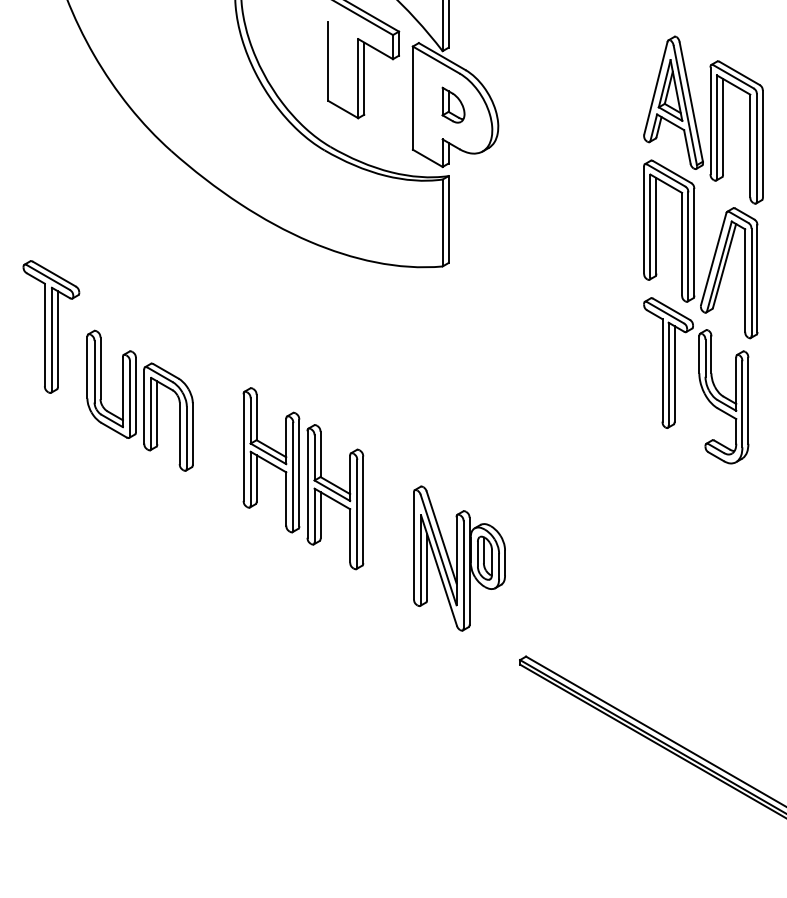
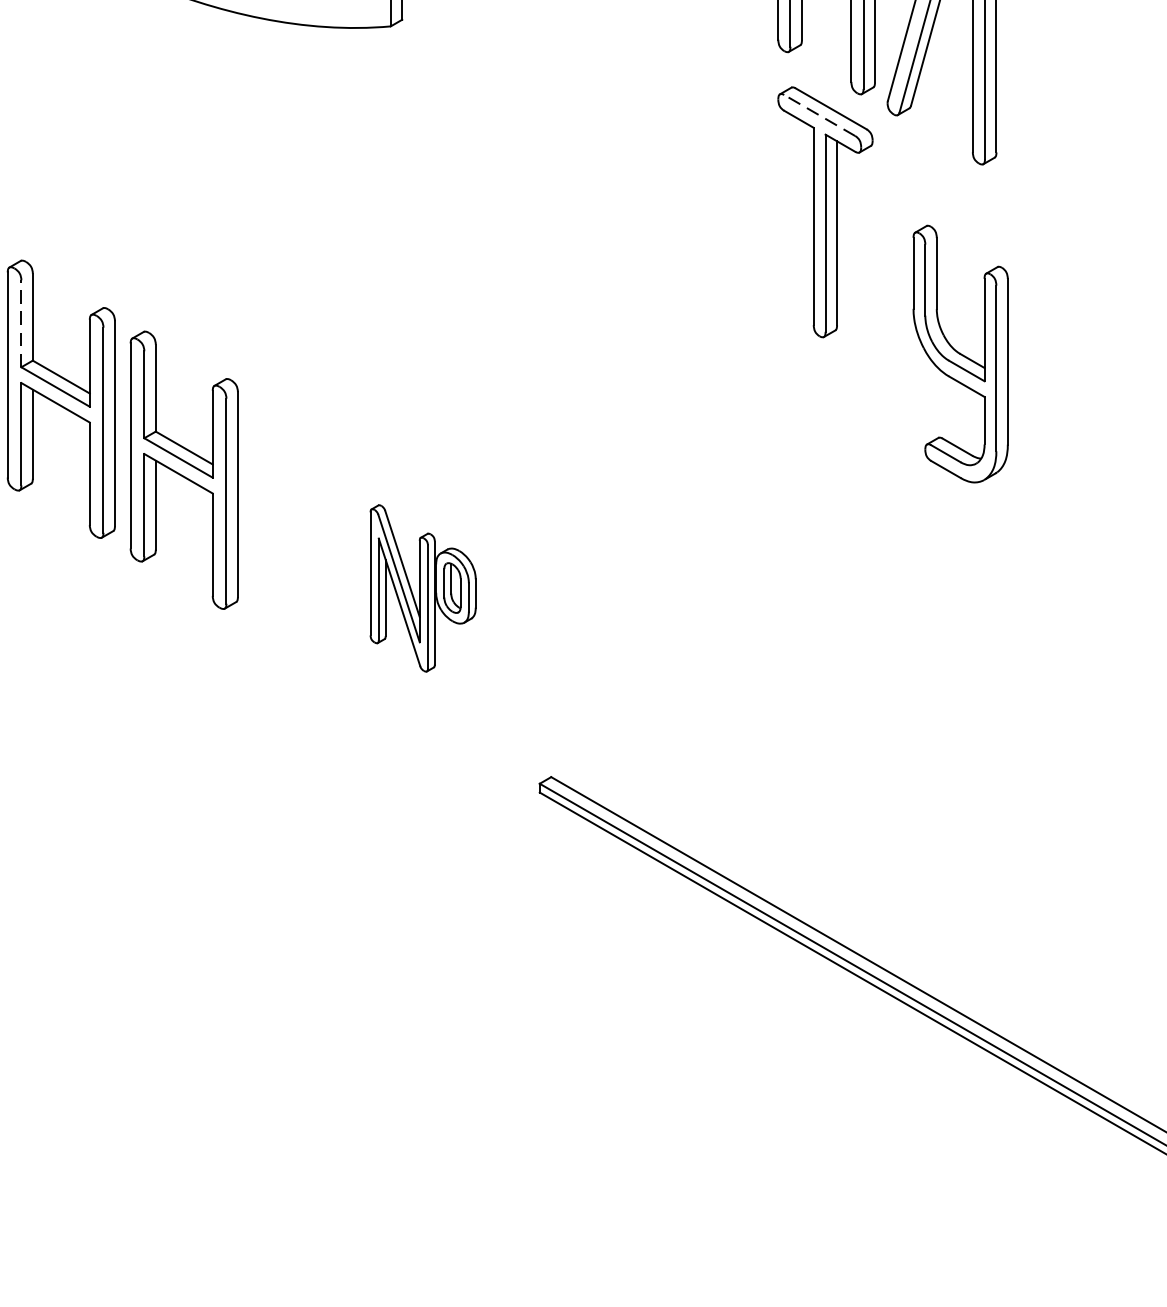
line: (665, 312) -> (819, 114), solid -> dashed
part: (723, 396) -> (959, 353), moved
line: (250, 421) -> (20, 324), solid -> dashed
part: (459, 558) -> (423, 588), size x0.6

